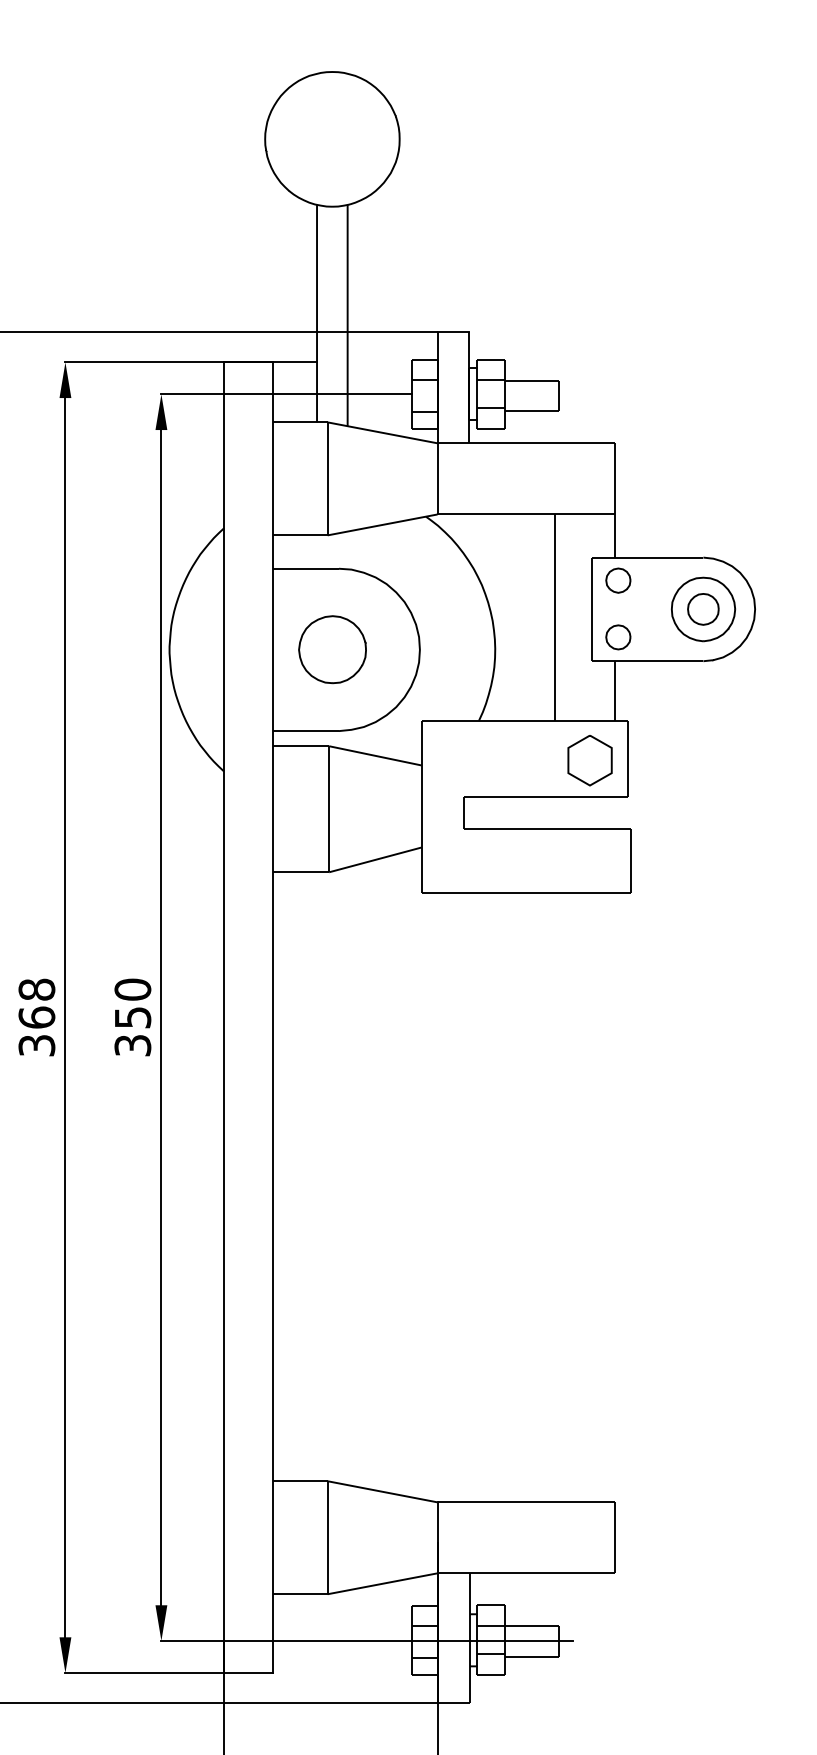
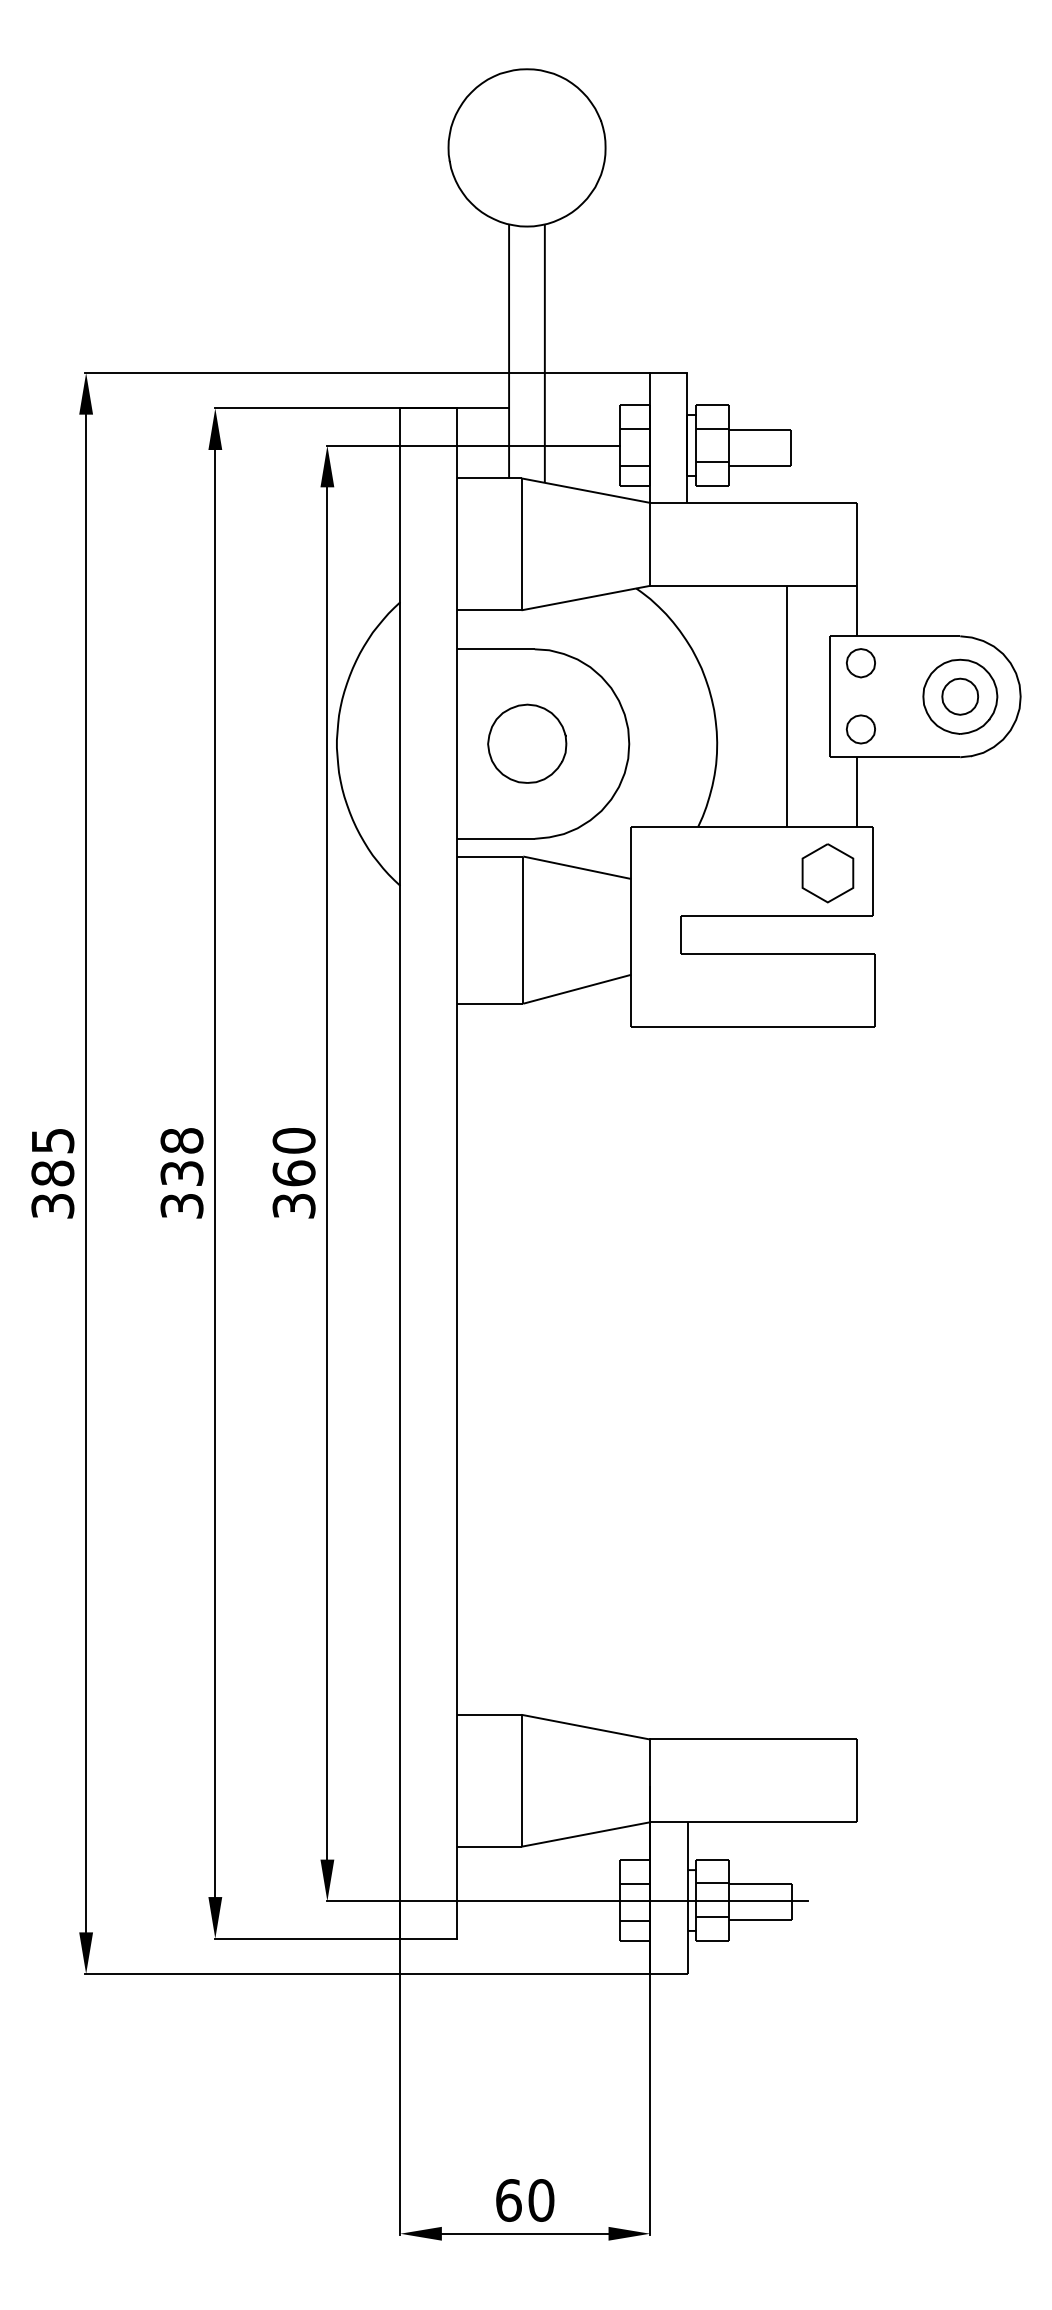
text: (36, 1017) -> (181, 1173), 368 -> 338
text: (132, 1017) -> (293, 1173), 350 -> 360

